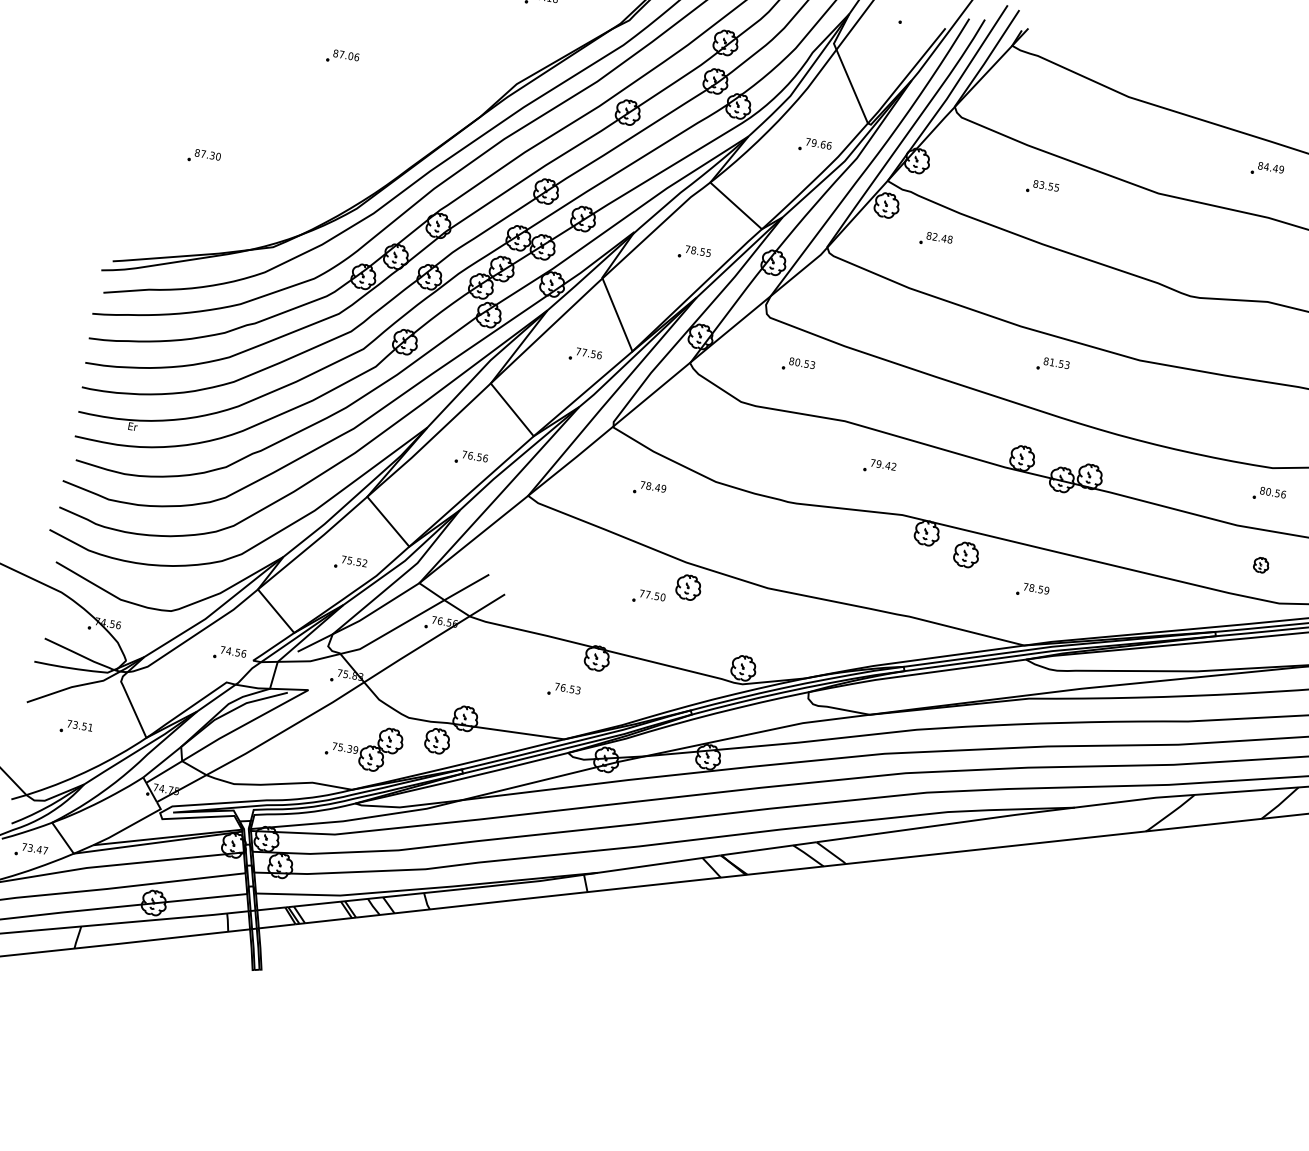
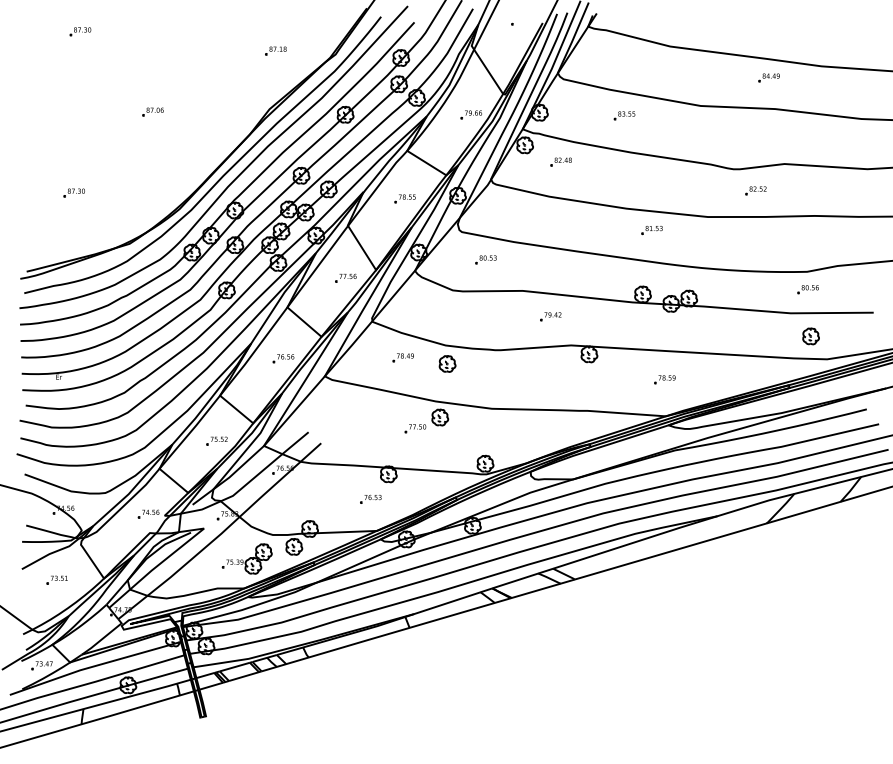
part: (1217, 333) -> (755, 190), added
part: (966, 554) -> (447, 363), moved
part: (1260, 565) -> (810, 336), size x1.67

